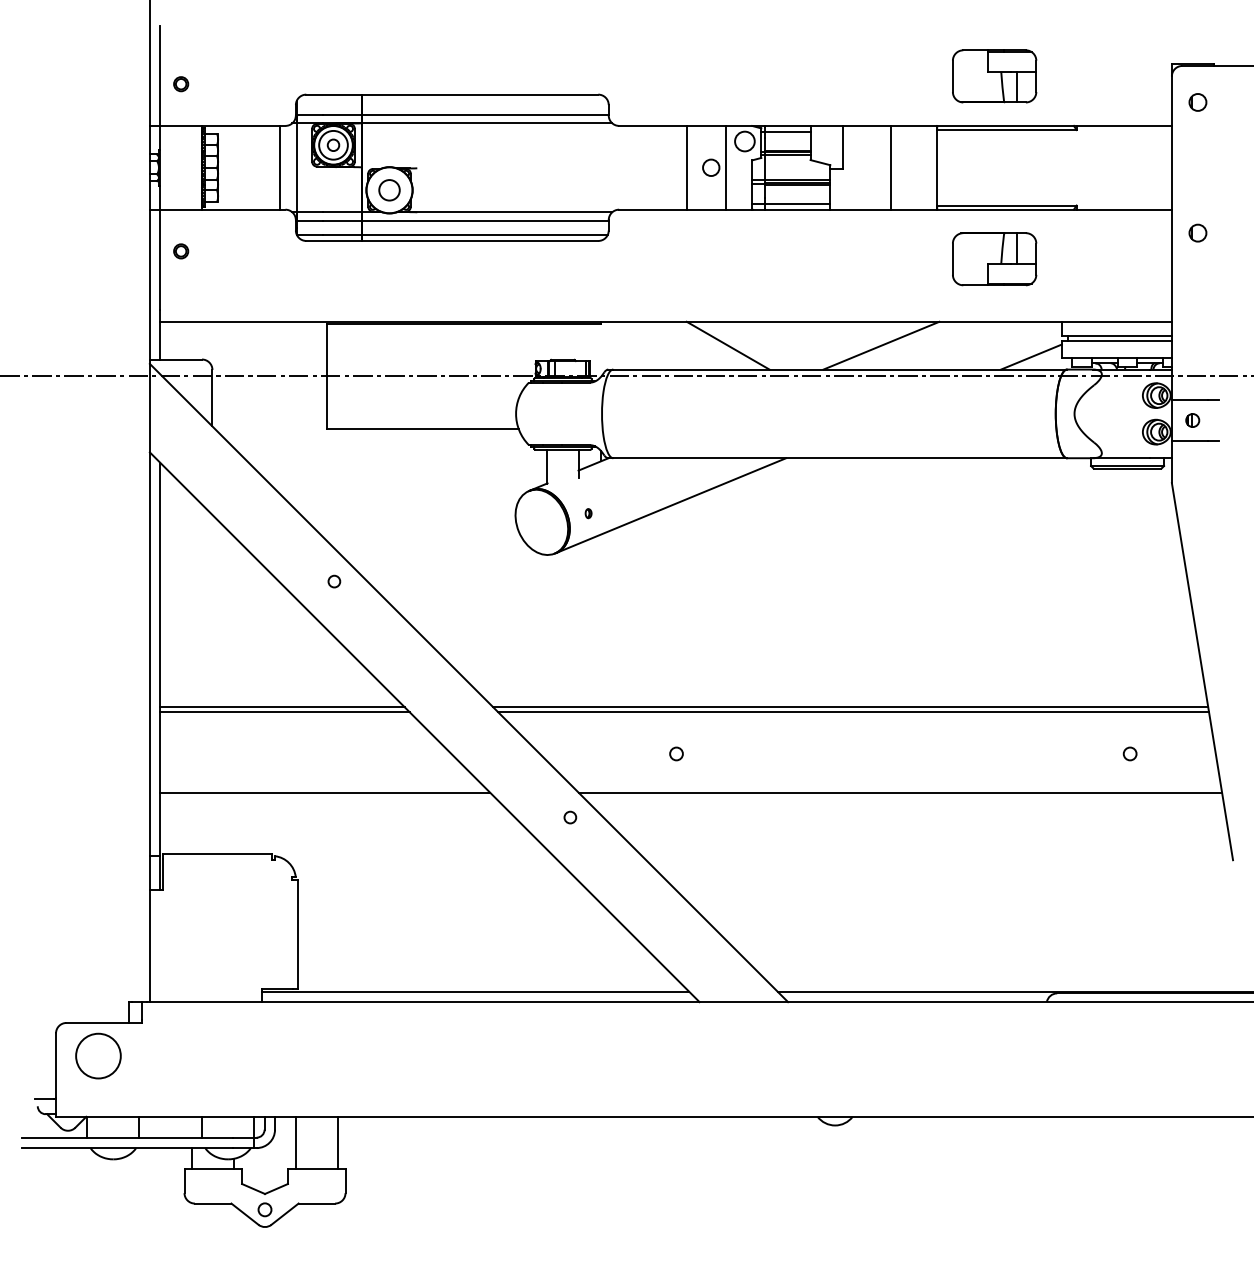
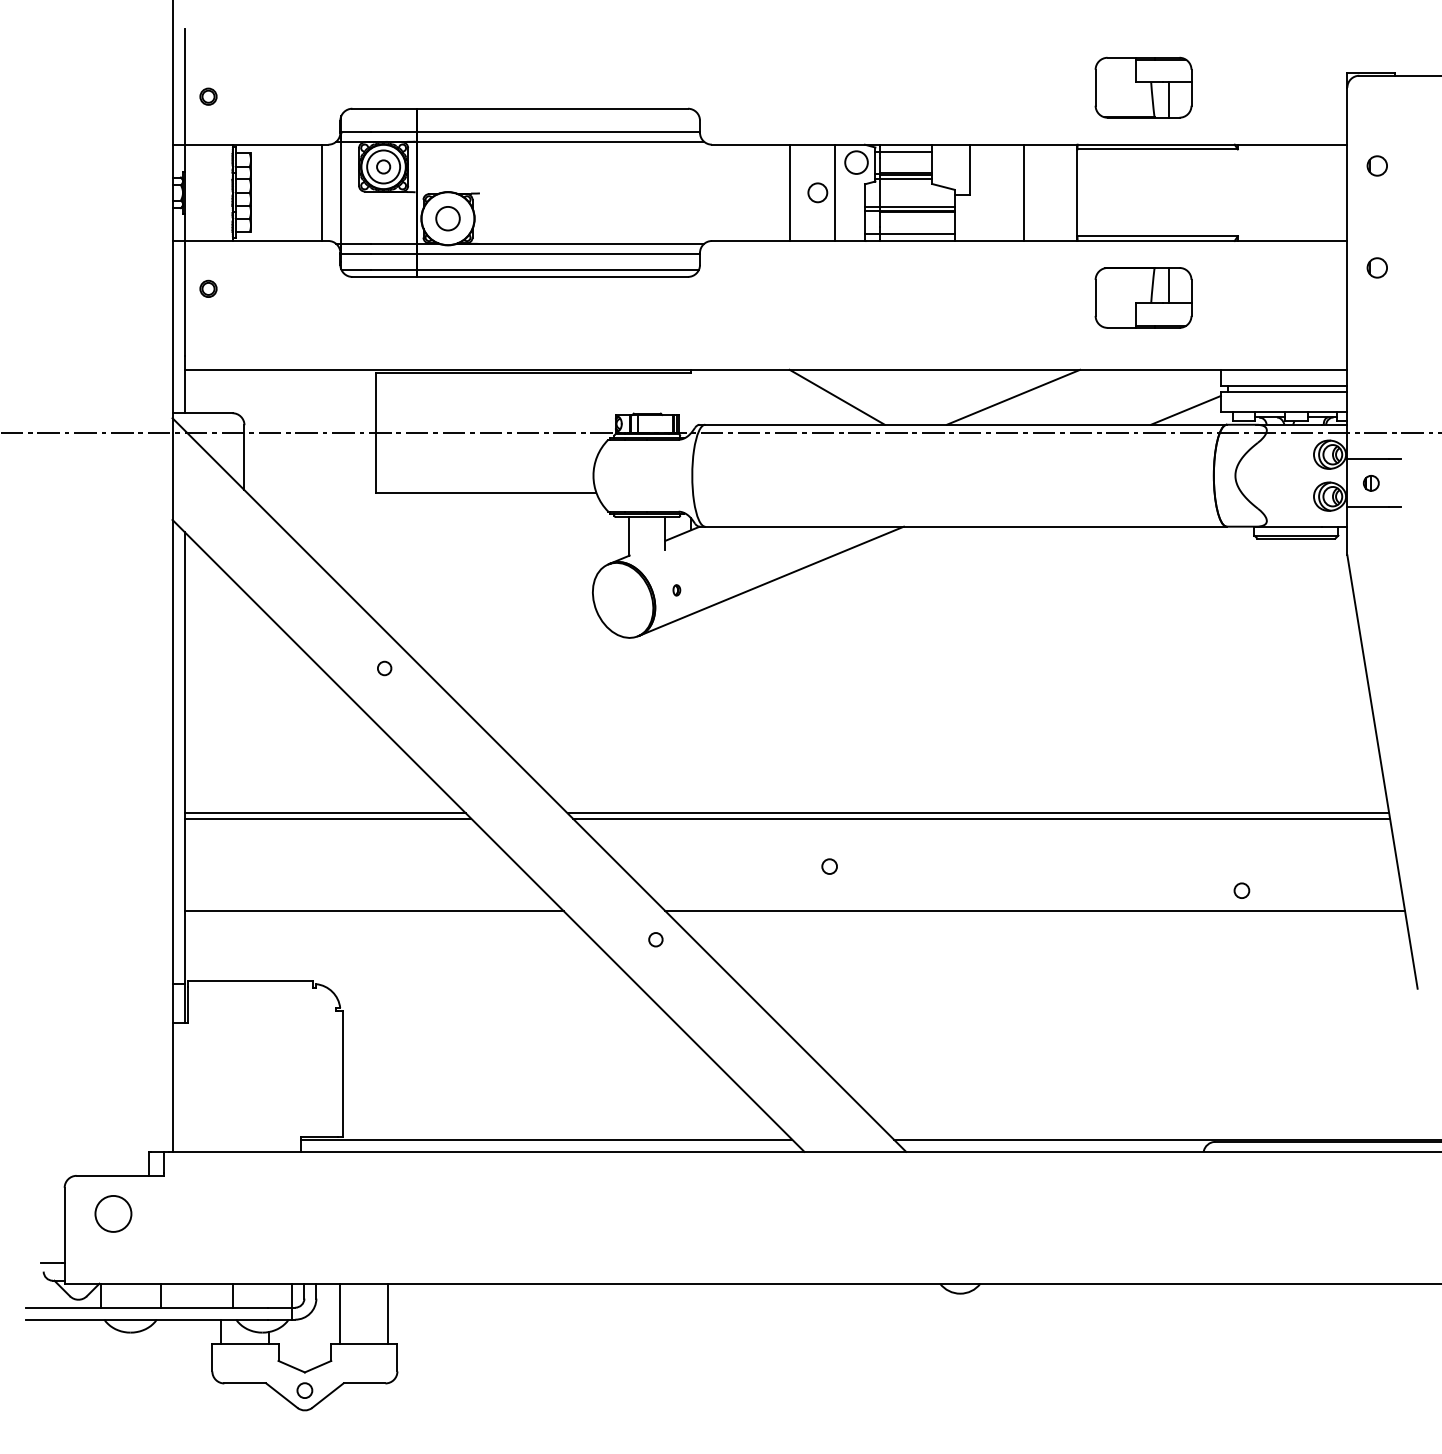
part: (1197, 102) -> (1376, 166), moved
circle: (676, 753) -> (829, 866), moved
circle: (1129, 753) -> (1241, 890), moved
circle: (98, 1055) -> (113, 1213), size x0.7

